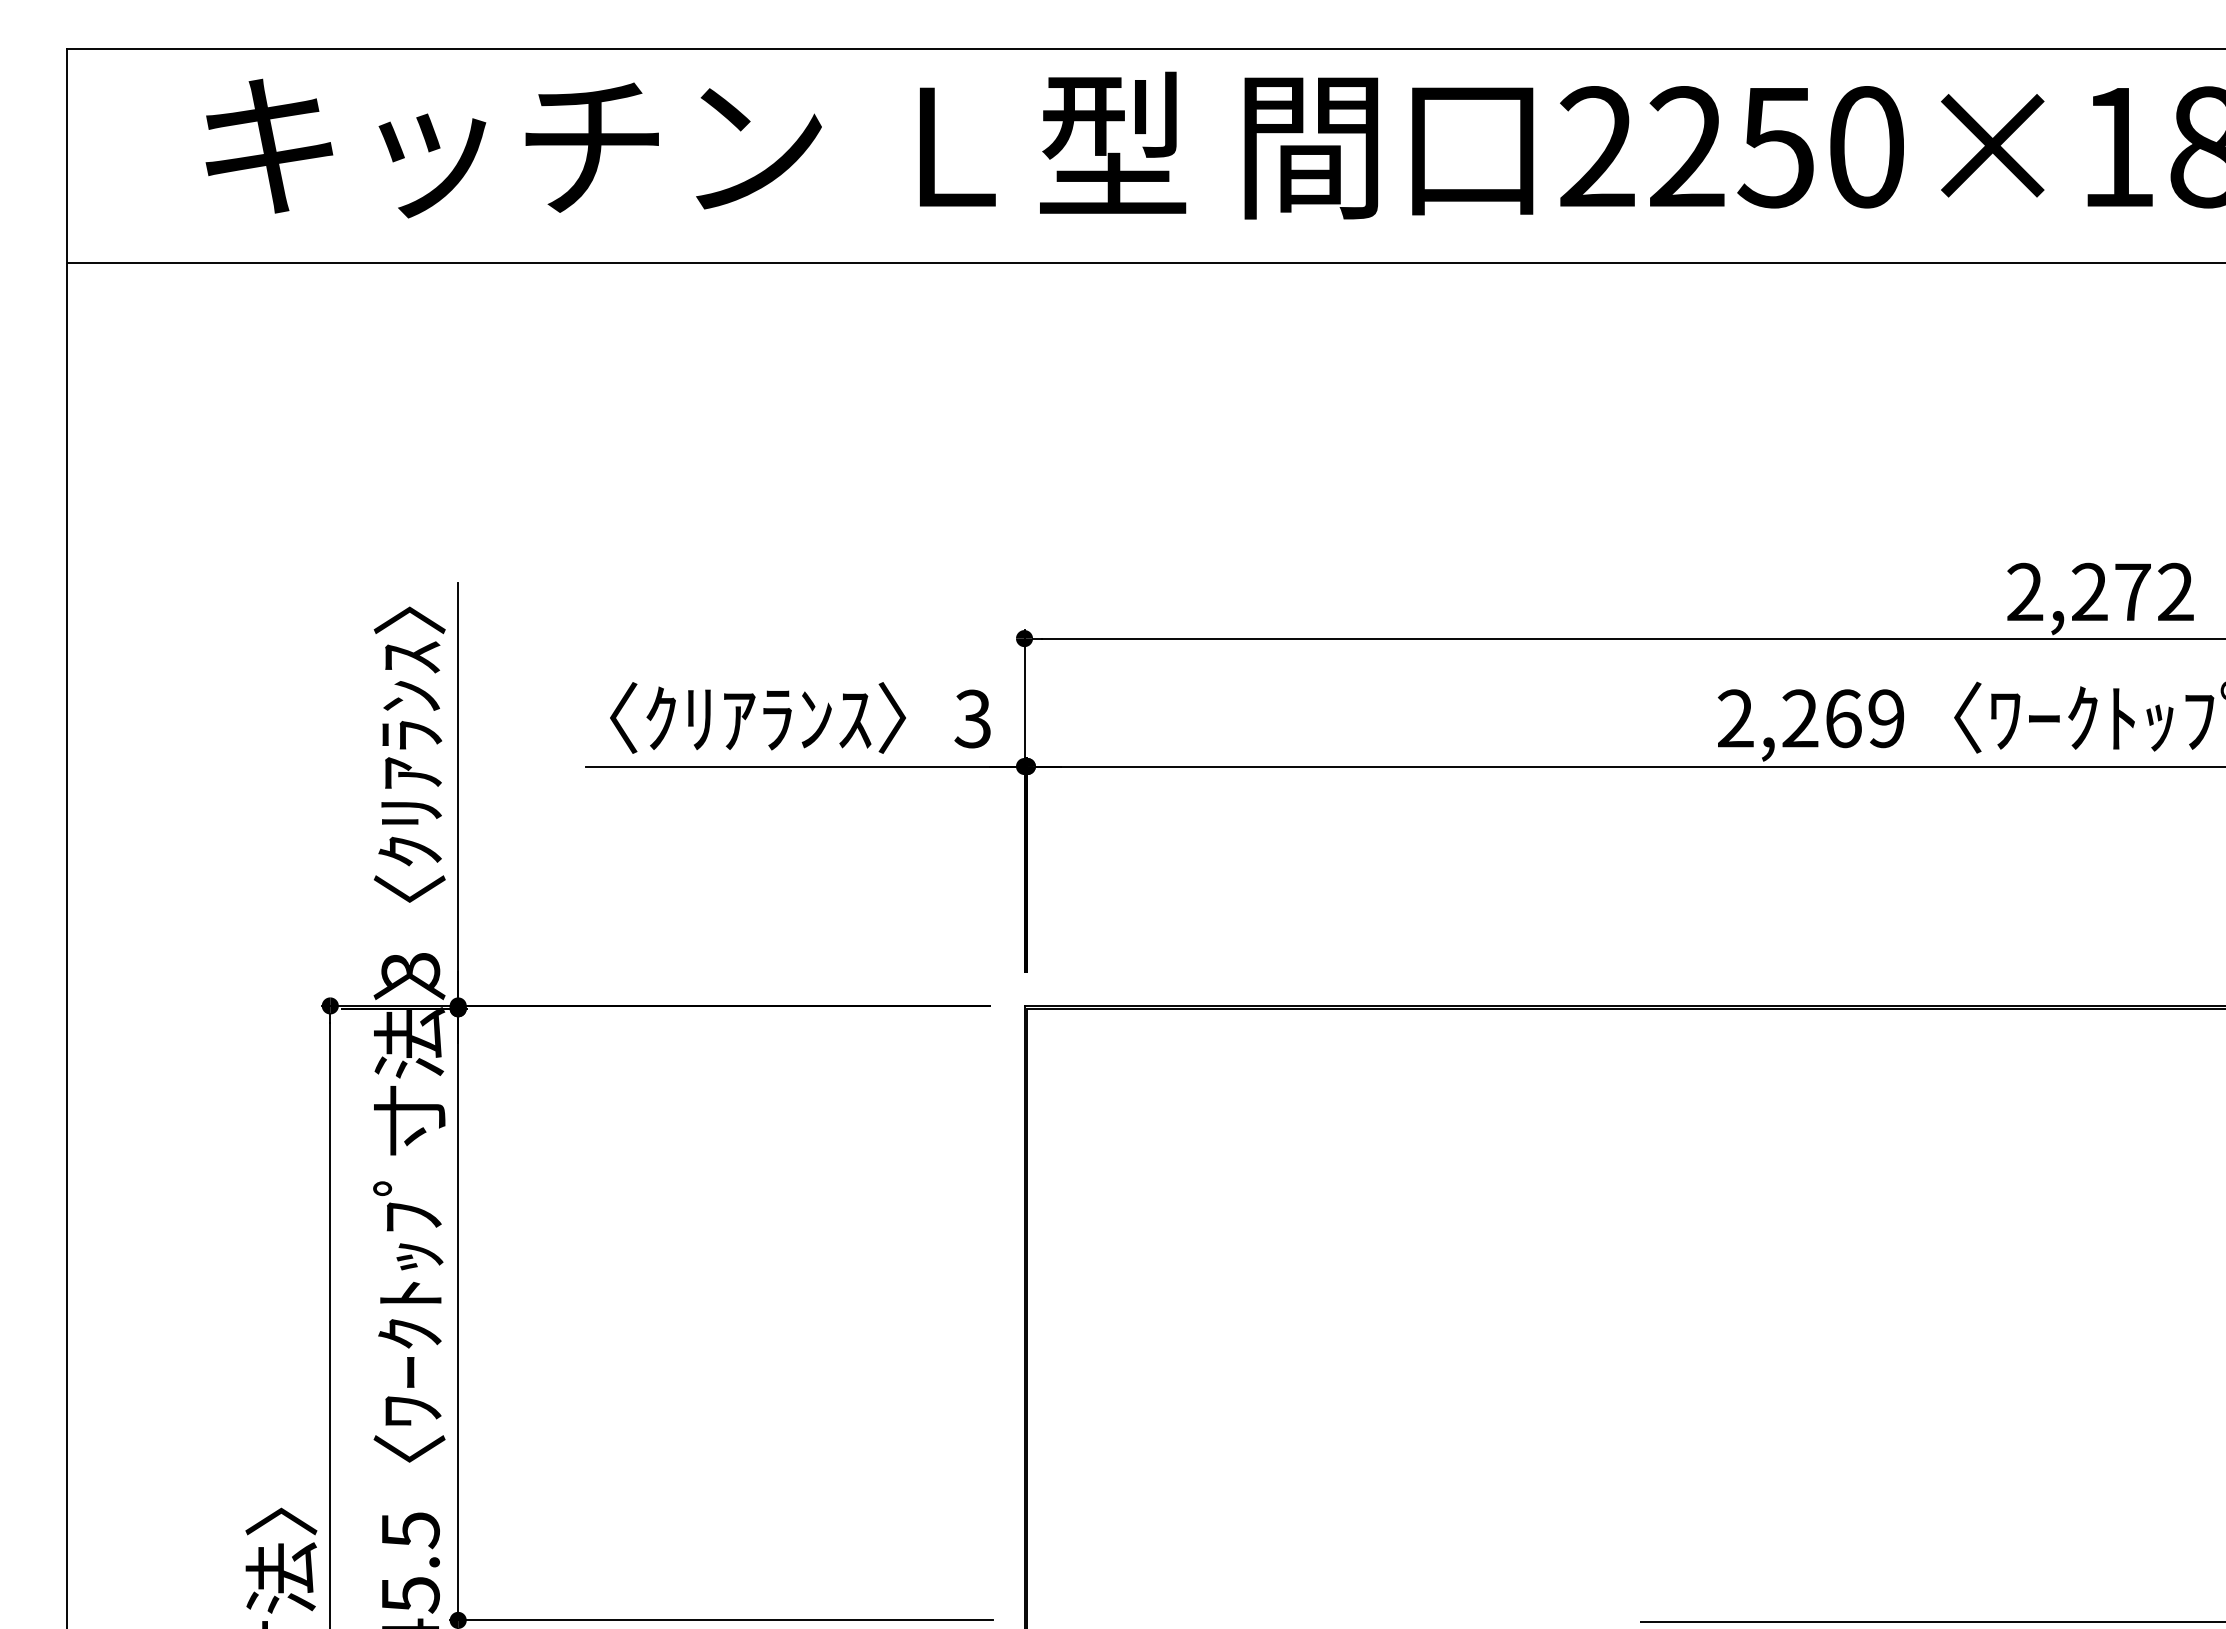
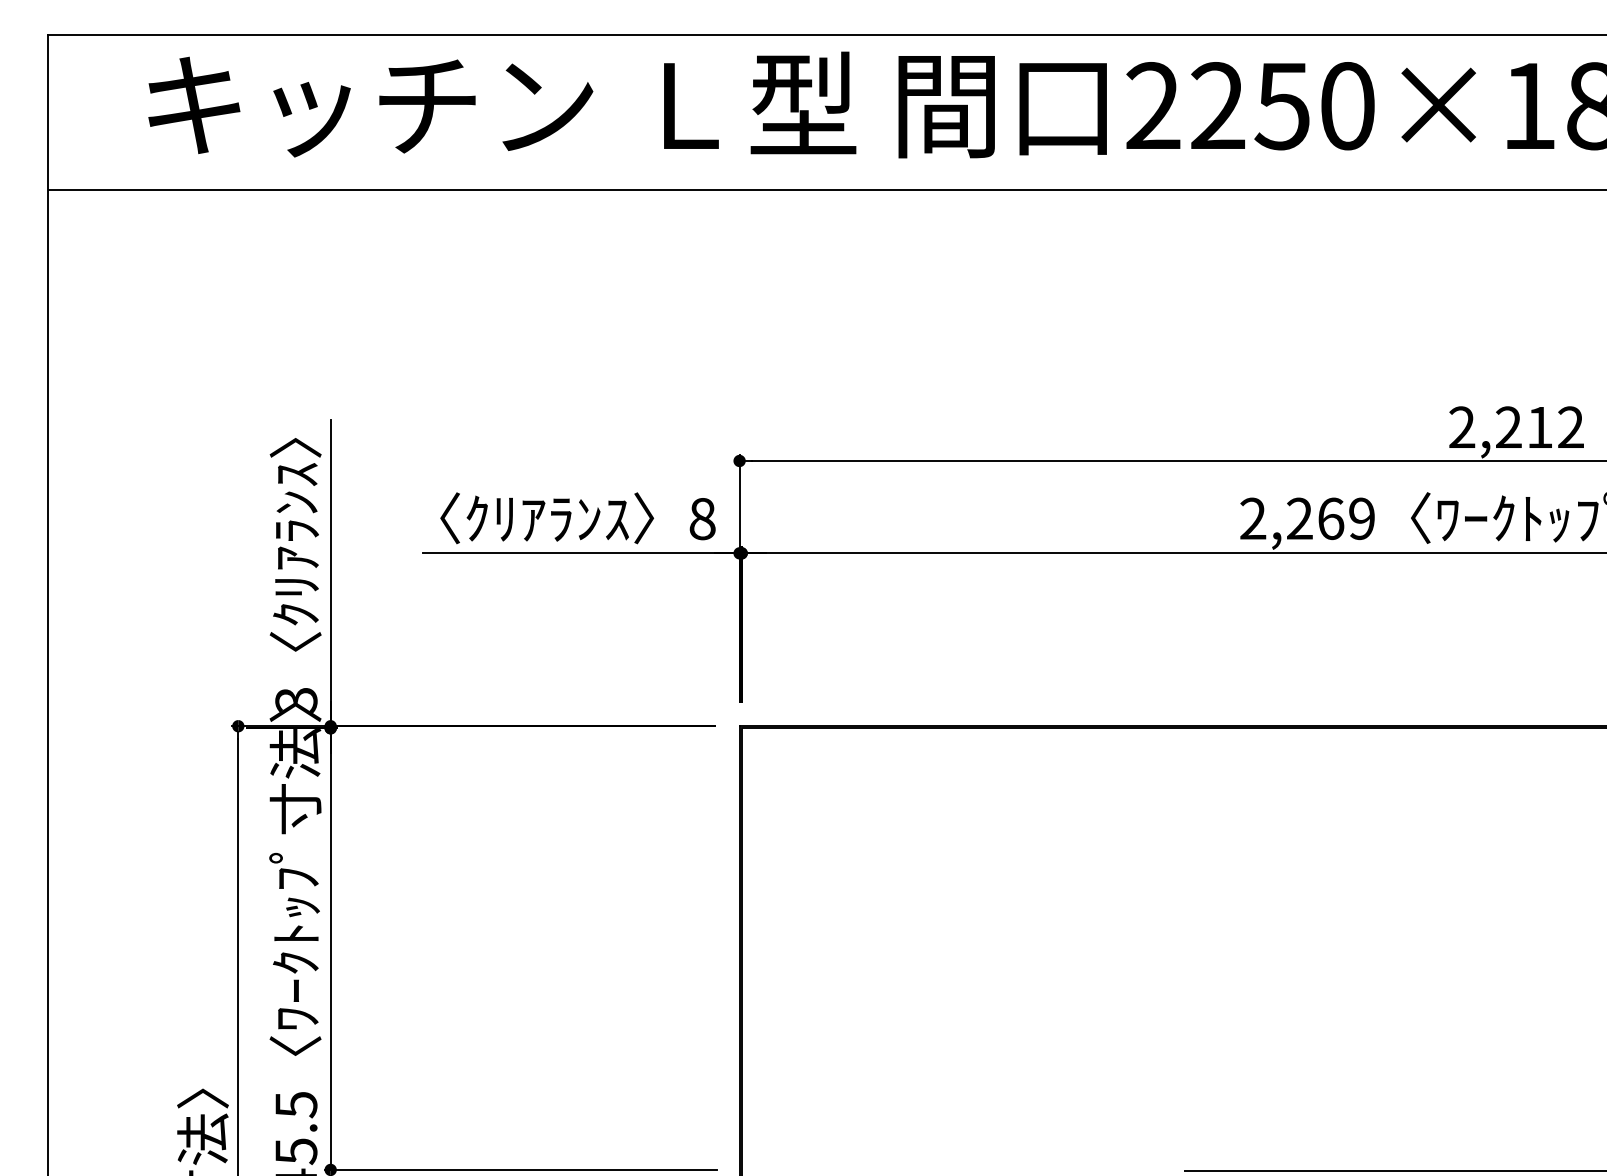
text: (2132, 591) -> (1539, 426), 2,272 -> 2,212
text: (972, 718) -> (702, 518), 3 -> 8

